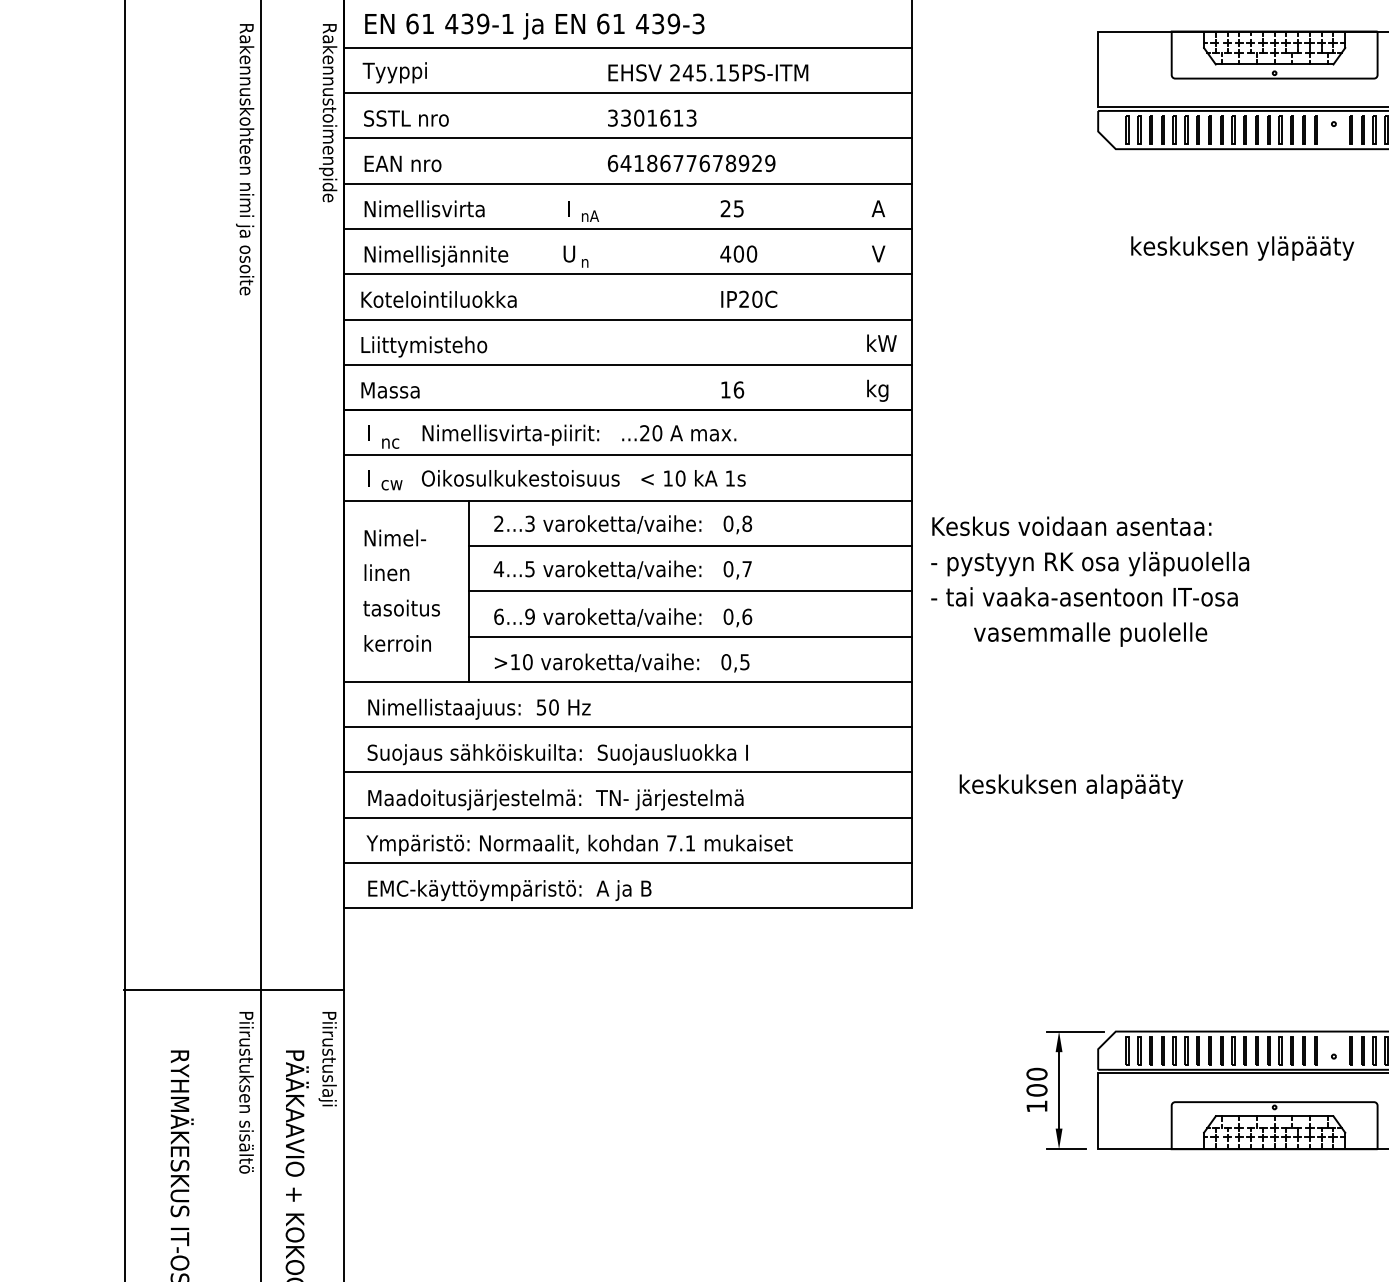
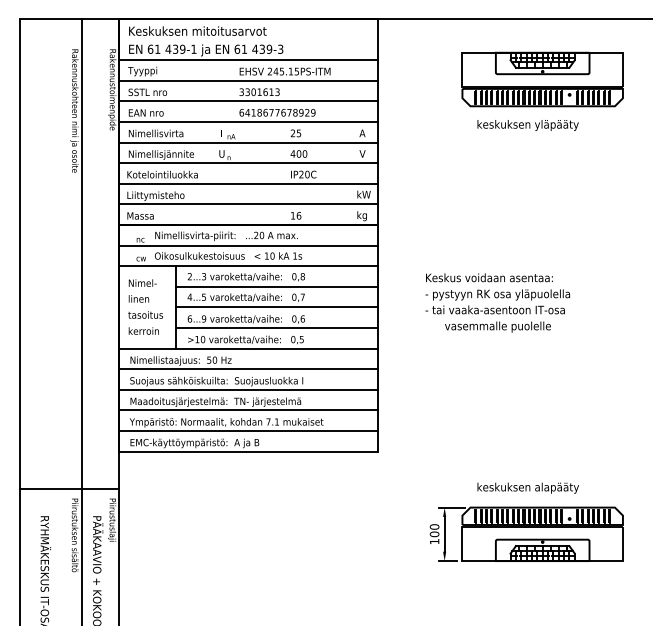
text: (1241, 248) -> (527, 125), moved
text: (1089, 580) -> (497, 302), moved
text: (1069, 785) -> (527, 487), moved

